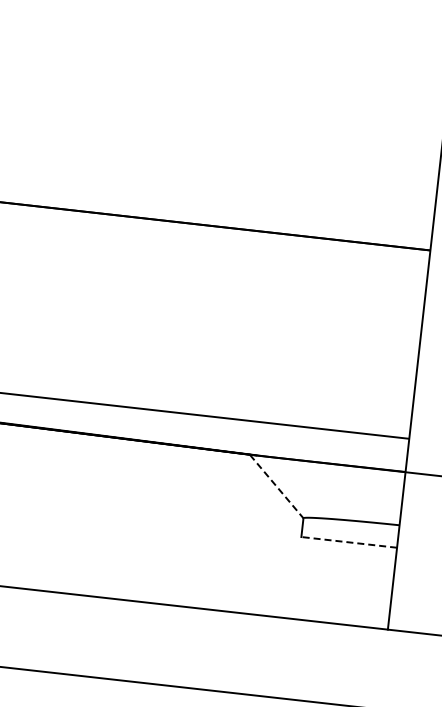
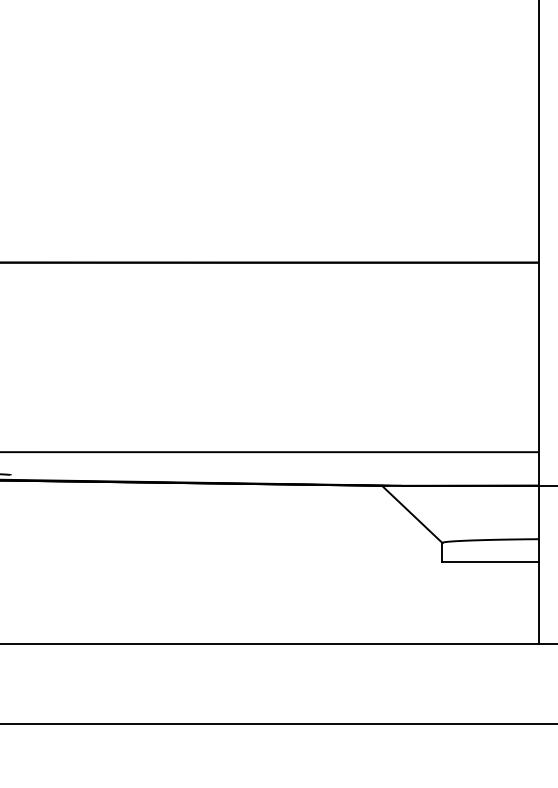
line: (276, 486) -> (412, 514), dashed -> solid
line: (349, 542) -> (490, 561), dashed -> solid

